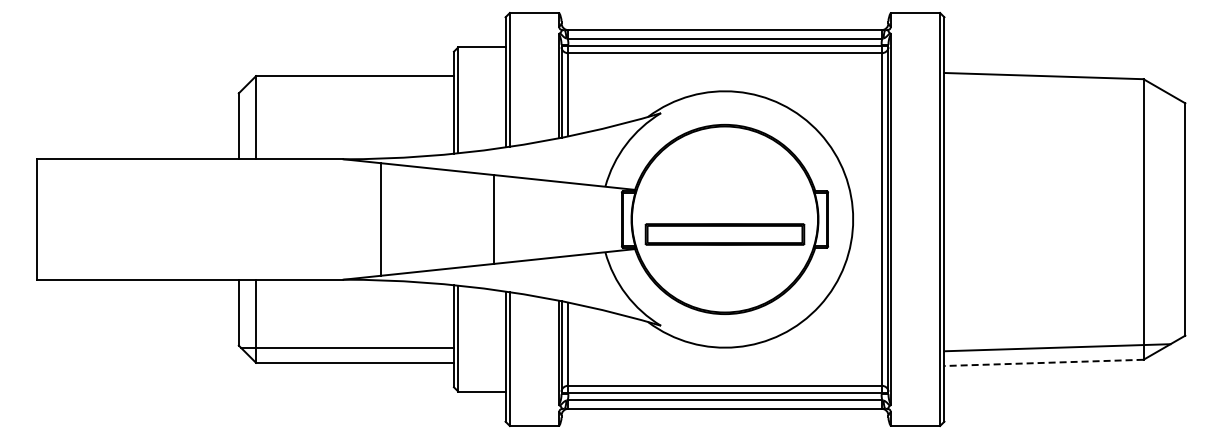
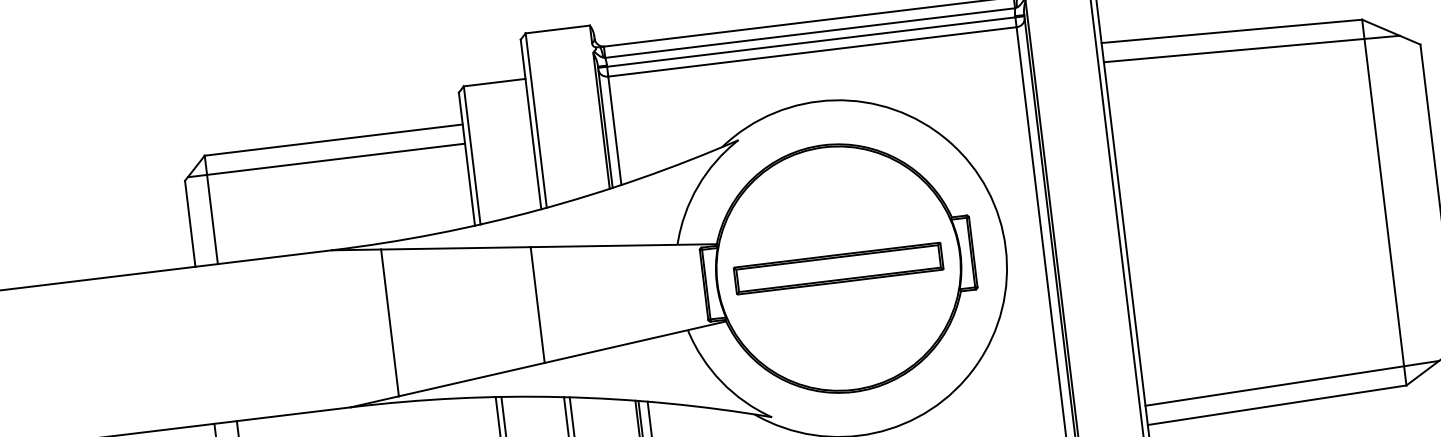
line: (347, 90) -> (326, 160), added
line: (1057, 90) -> (1251, 48), added
part: (724, 234) -> (838, 268), moved
line: (1043, 362) -> (1276, 404), dashed -> solid

